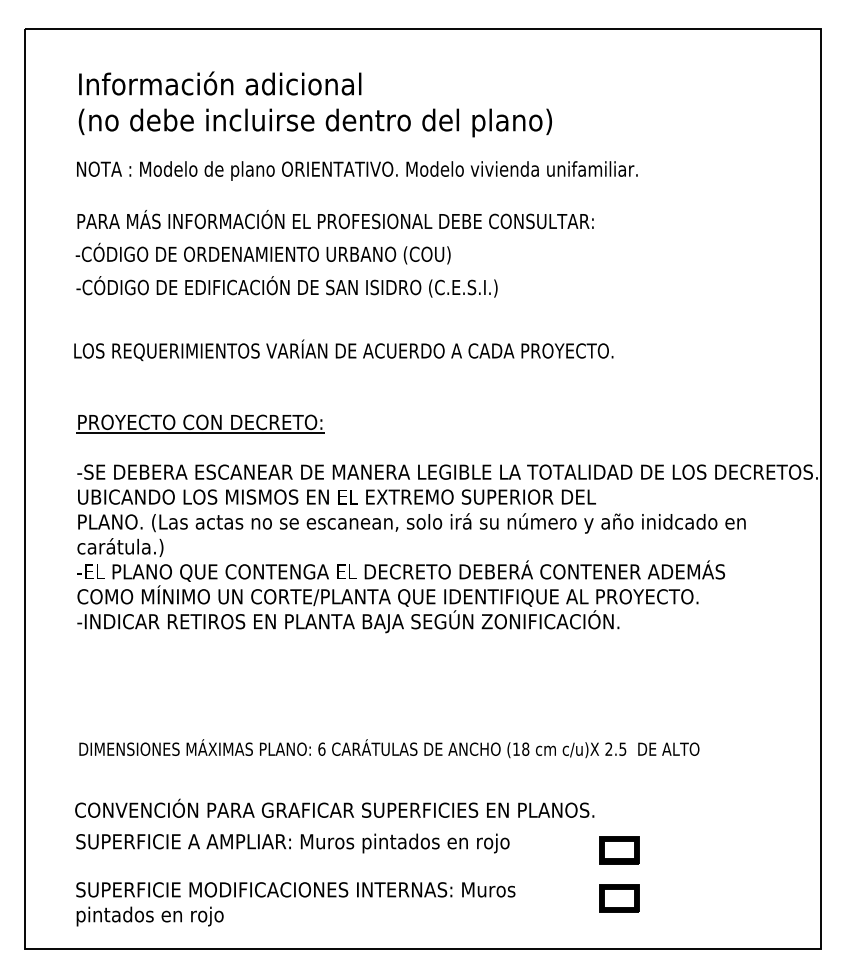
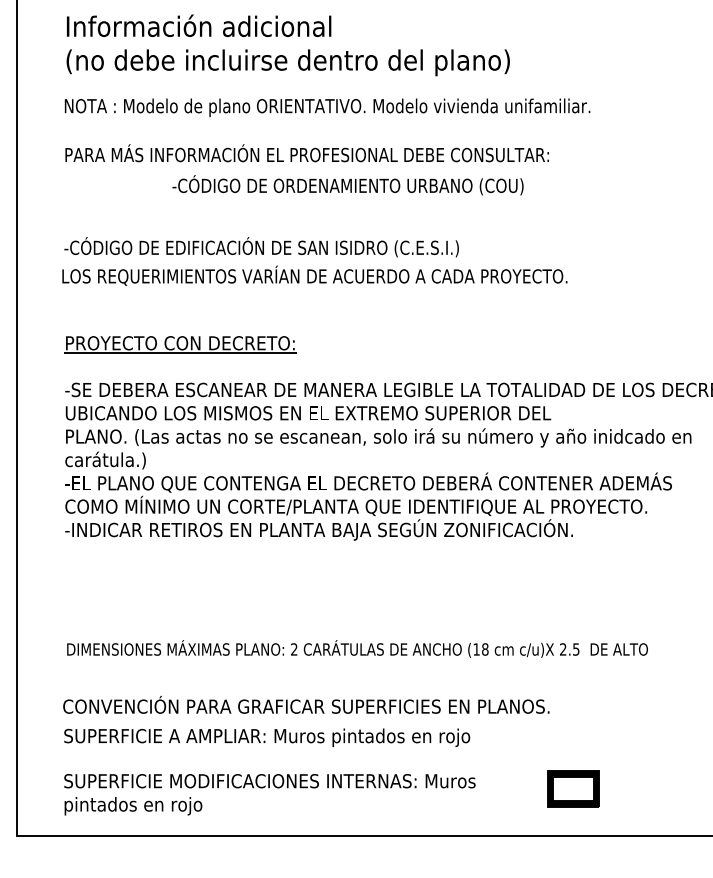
text: (262, 253) -> (347, 185), moved
text: (286, 286) -> (261, 246), moved
text: (321, 748) -> (293, 648), 6 -> 2
part: (619, 850) -> (573, 744), removed
part: (619, 898) -> (573, 789), size x1.4

